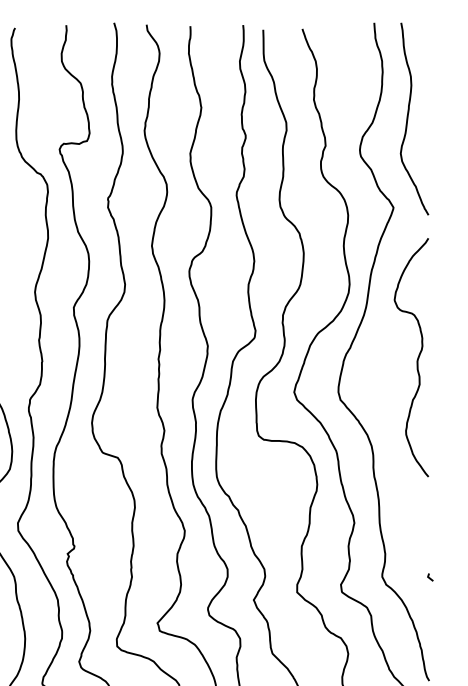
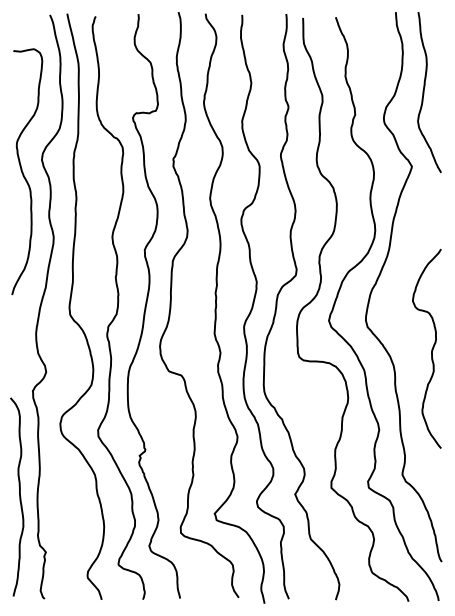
curve: (416, 358) -> (431, 349), moved
line: (430, 577) -> (442, 475), removed

